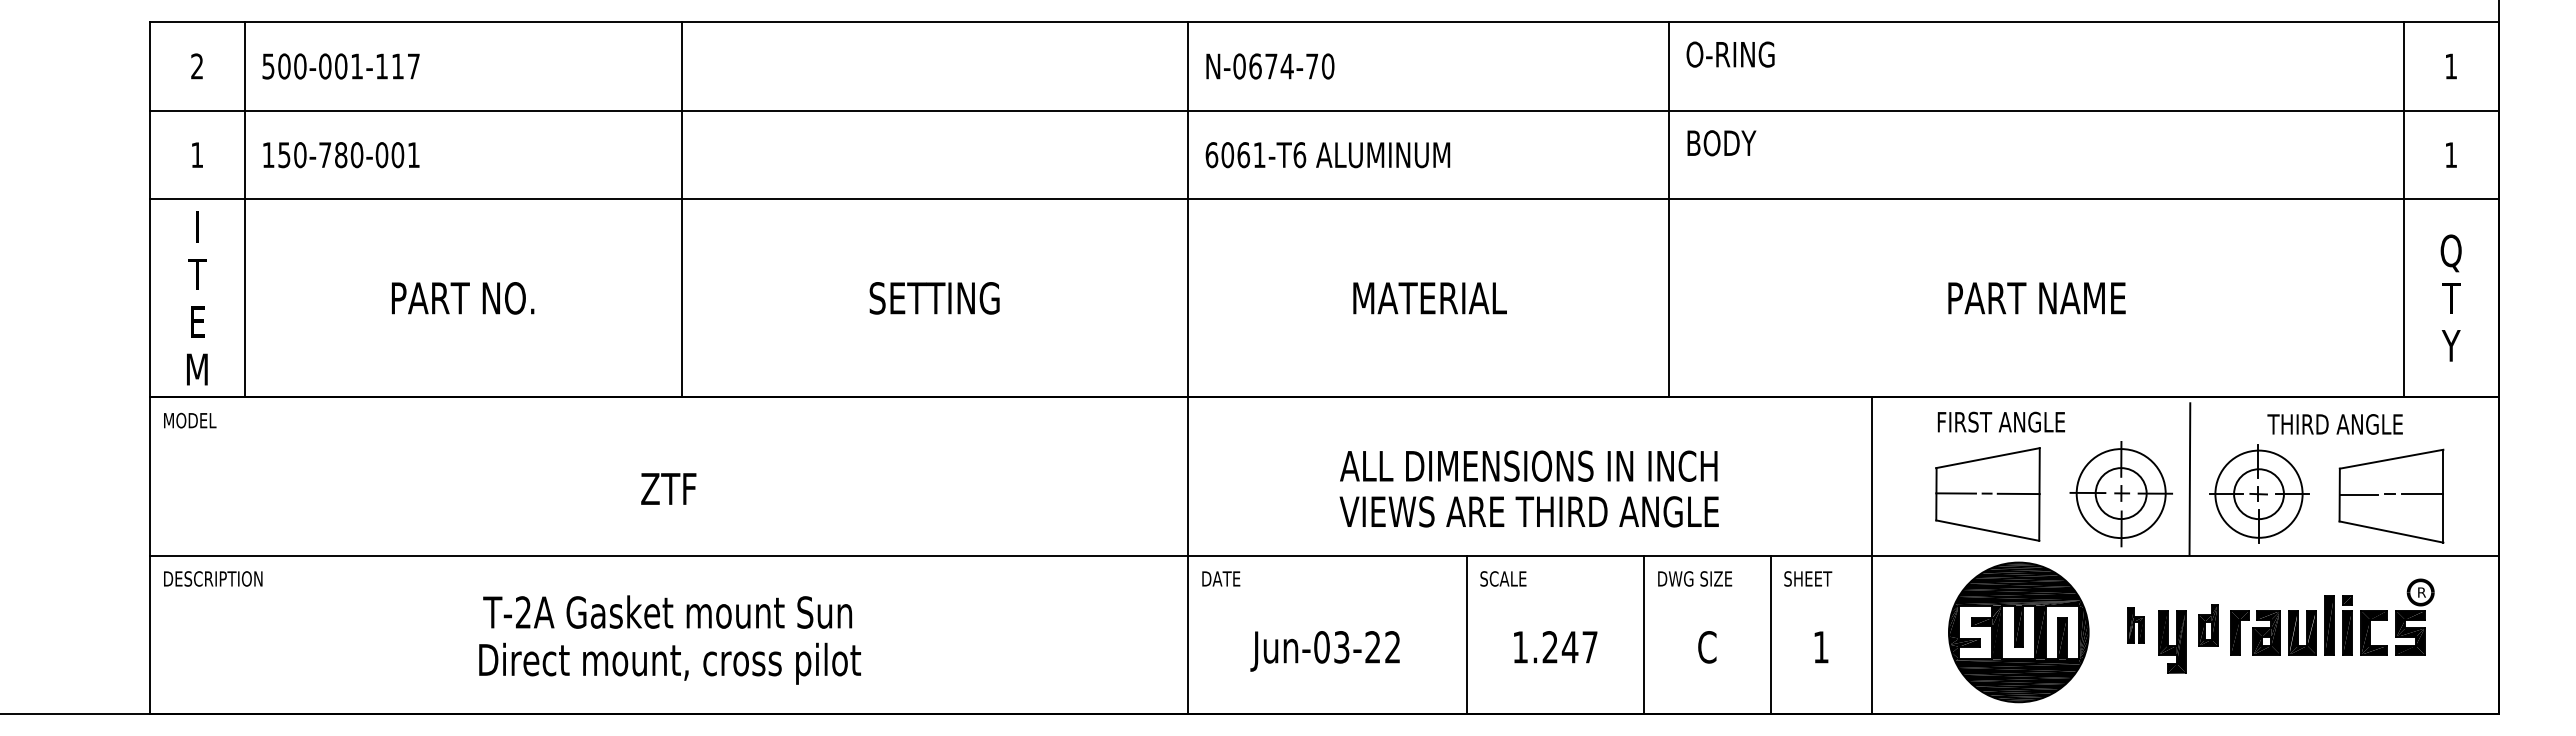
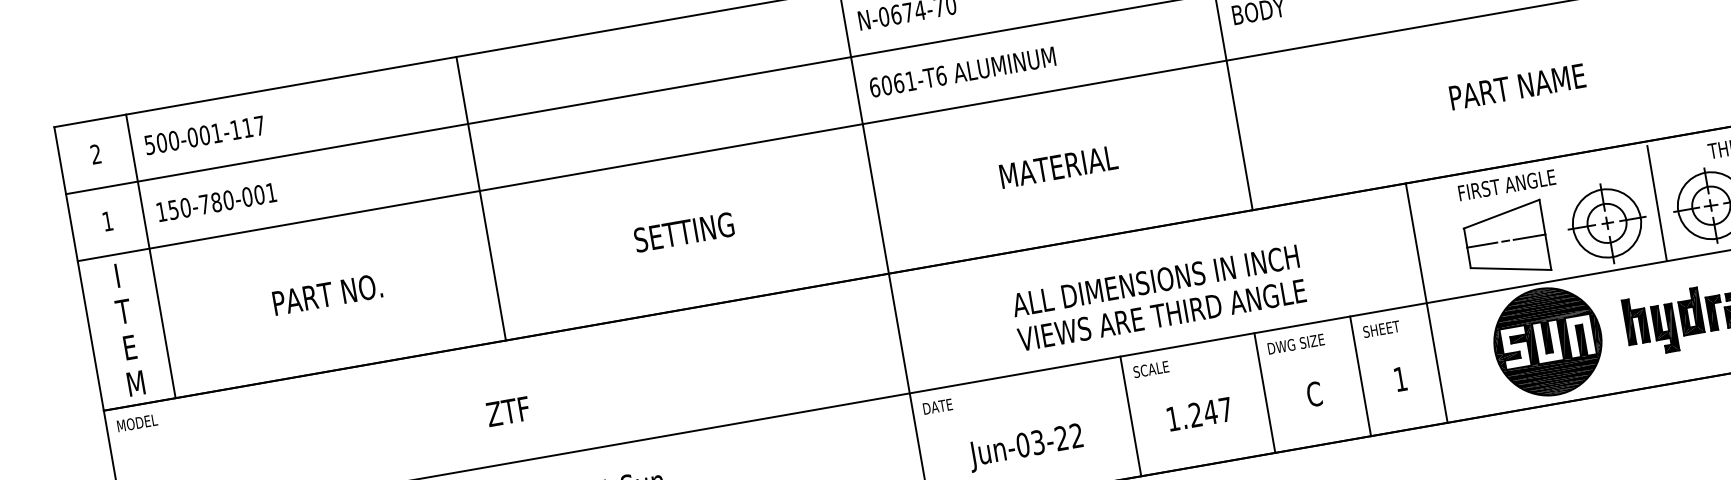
part: (2136, 625) -> (1636, 321), size x1.67
part: (2208, 625) -> (1690, 311), size x1.43

